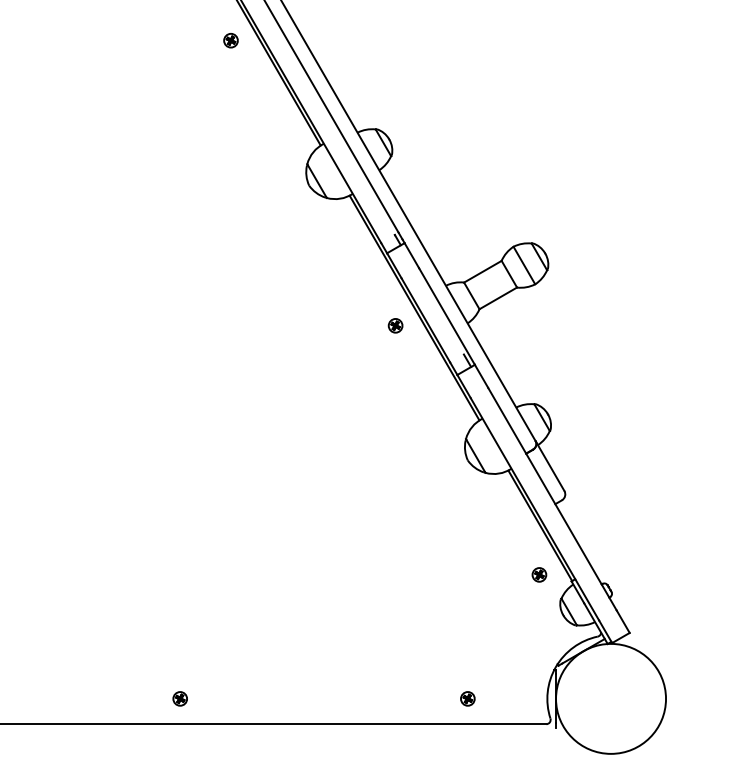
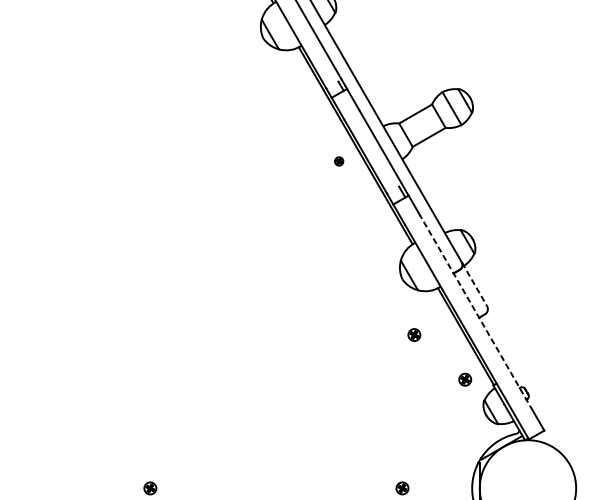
part: (395, 325) -> (339, 161), size x0.7
line: (550, 466) -> (474, 284), solid -> dashed
line: (552, 498) -> (476, 312), solid -> dashed
part: (481, 523) -> (414, 334), added

